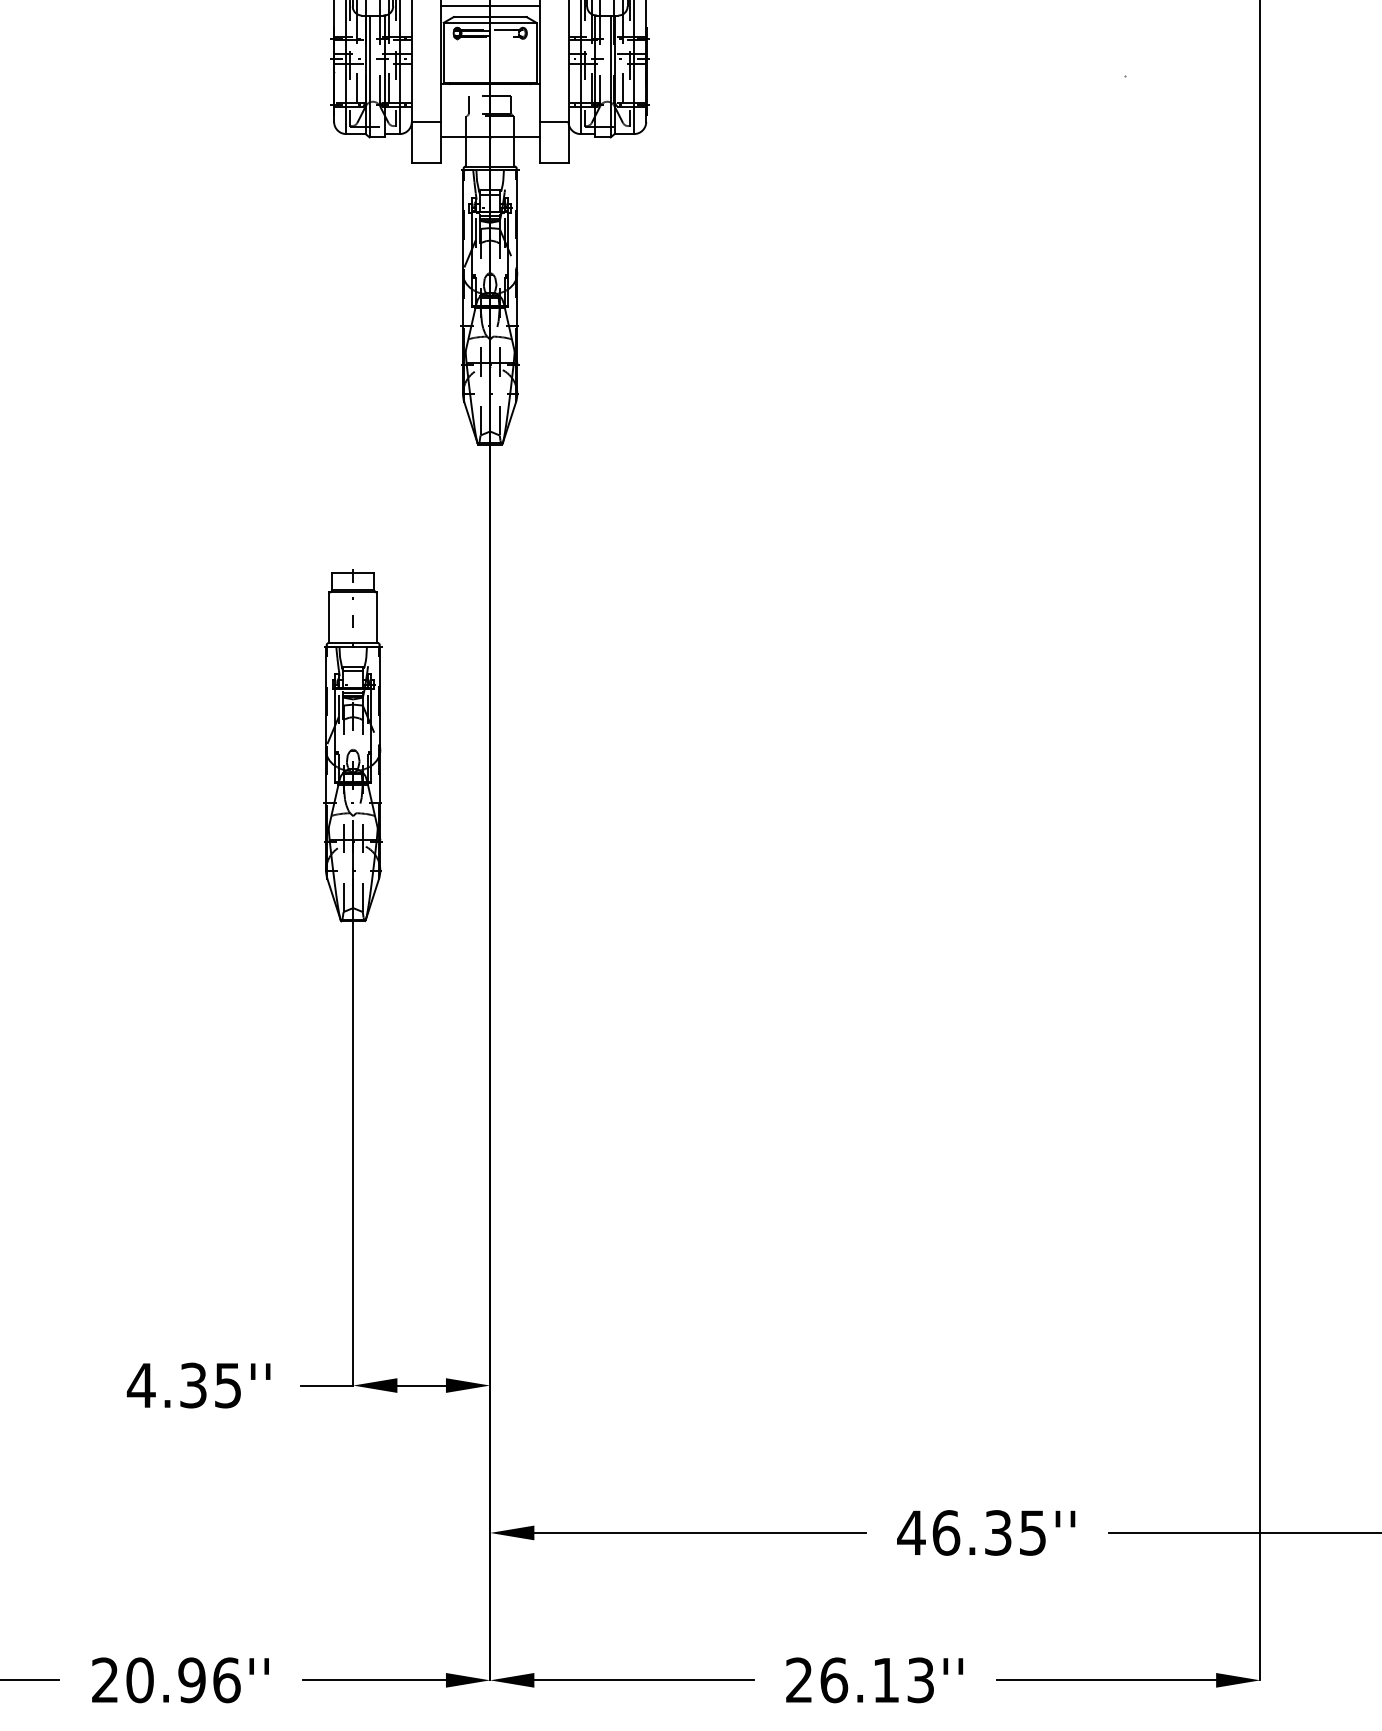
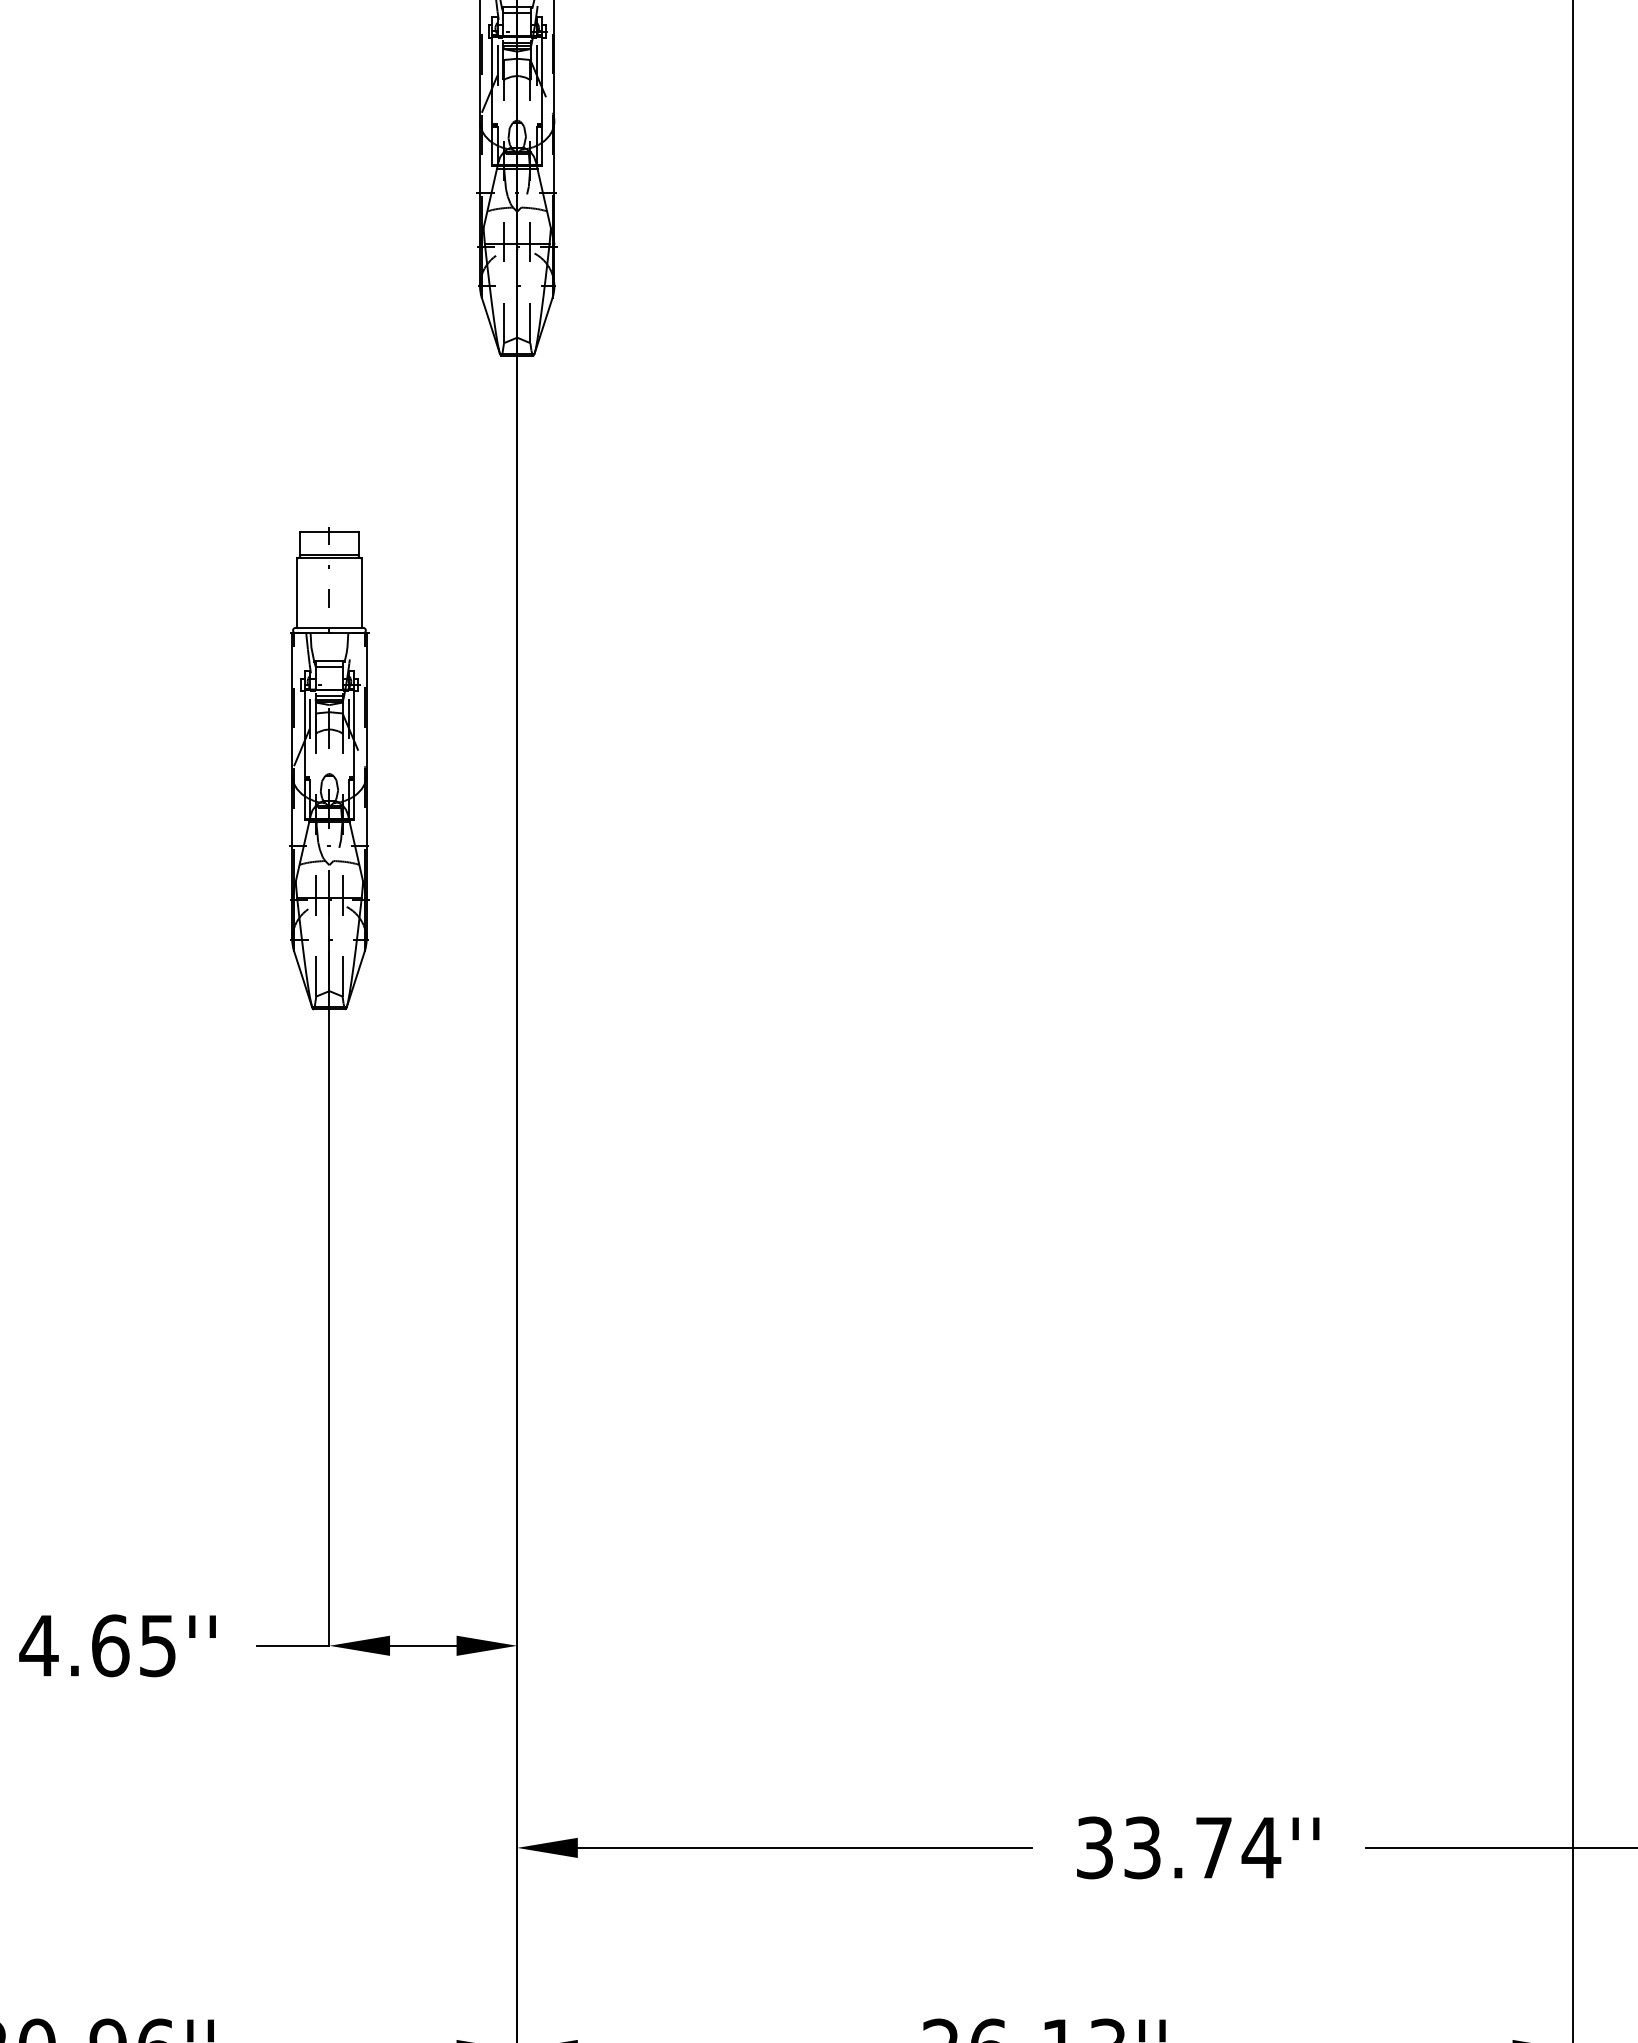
text: (193, 1385) -> (110, 1645), 4.35'' -> 4.65''
text: (972, 1532) -> (1178, 1847), 46.35'' -> 33.74''

